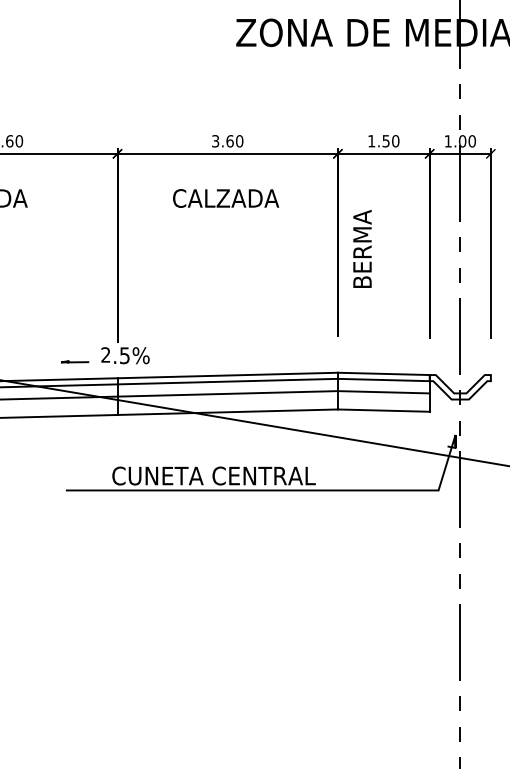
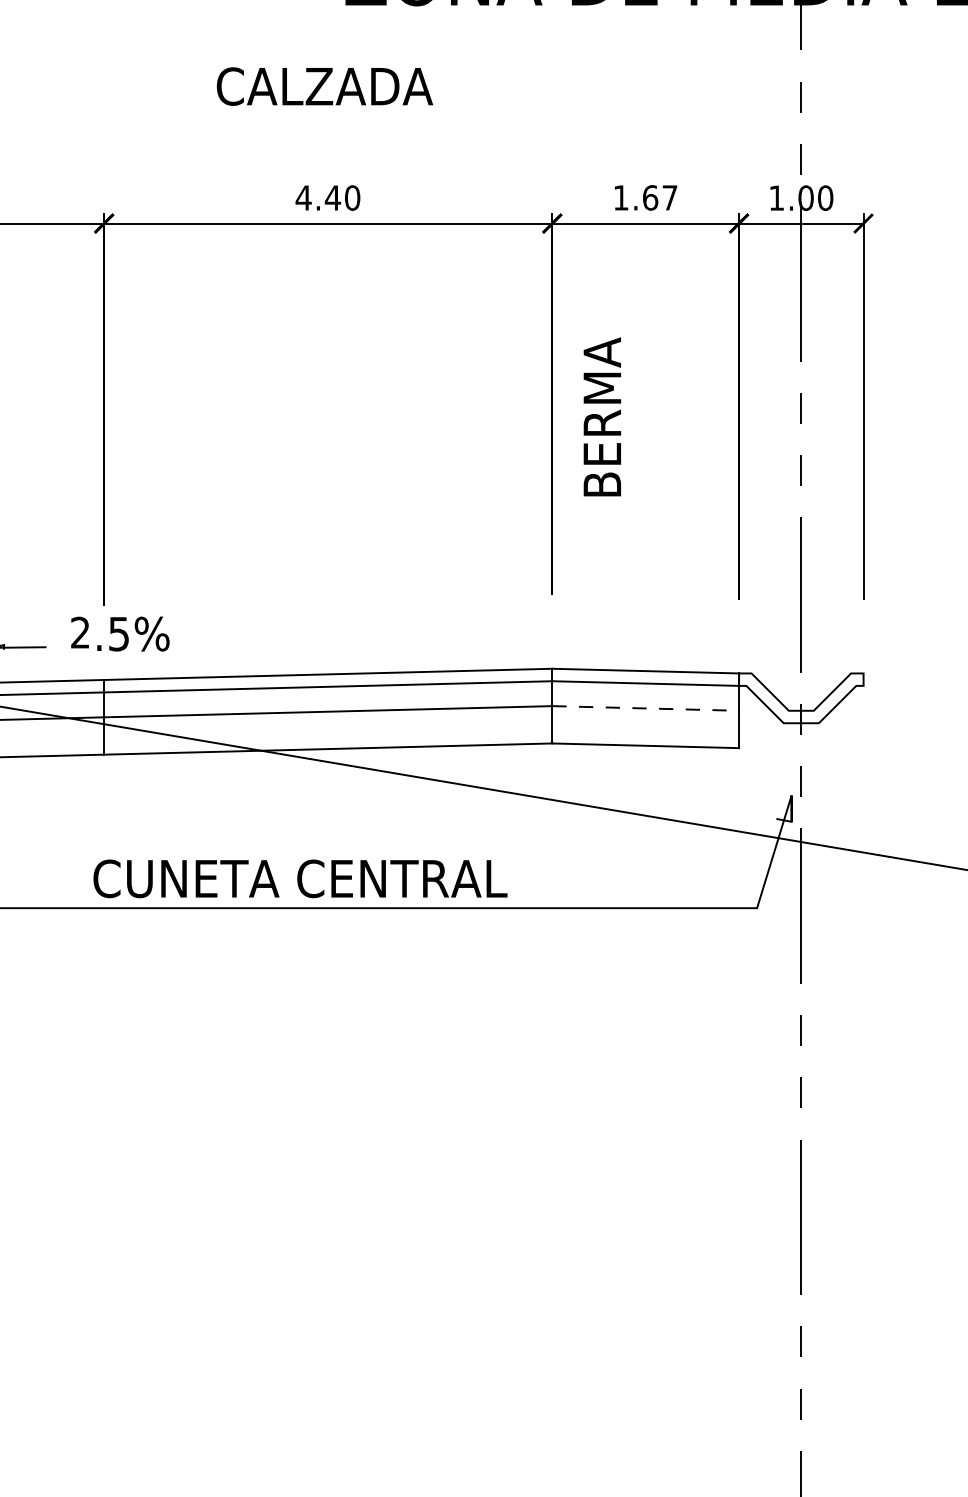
text: (222, 141) -> (317, 198), 3.60 -> 4.40
text: (390, 141) -> (659, 198), 1.50 -> 1.67
text: (226, 198) -> (325, 86), moved
line: (383, 392) -> (645, 708), solid -> dashed

